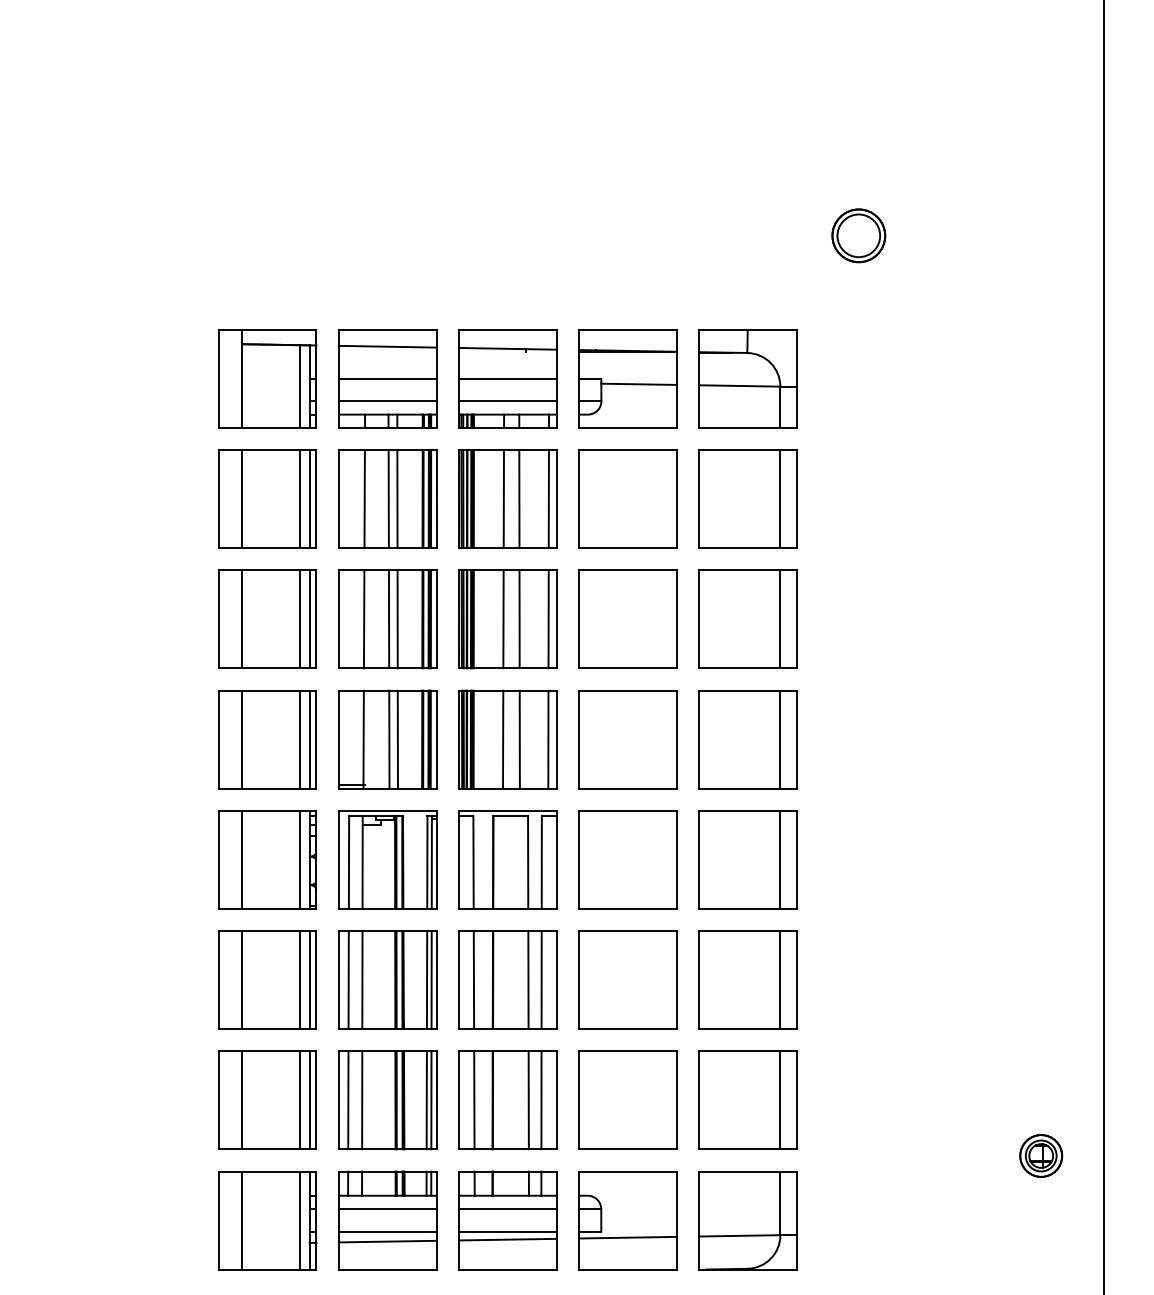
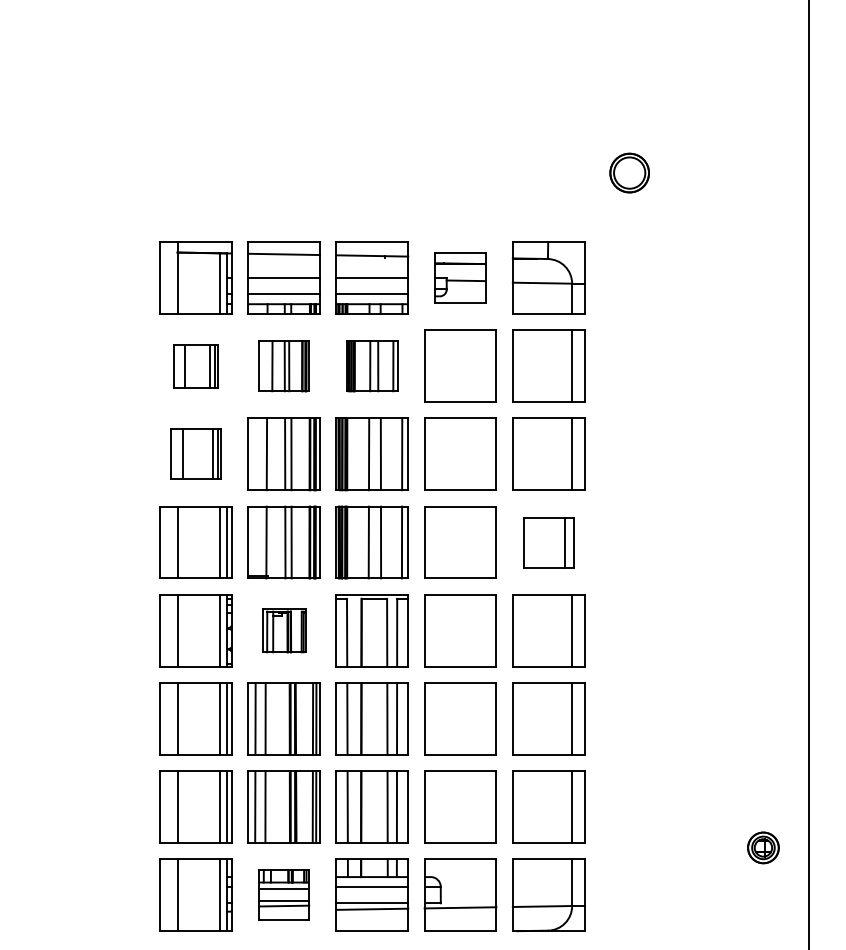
part: (627, 378) -> (460, 277), size x0.7
part: (267, 498) -> (196, 365), size x0.6
part: (387, 498) -> (284, 365), size x0.7
part: (507, 498) -> (372, 365), size x0.7
part: (267, 618) -> (196, 453), size x0.7
part: (747, 739) -> (548, 542), size x0.7
part: (387, 859) -> (284, 630), size x0.6
part: (387, 1220) -> (284, 895), size x0.7

